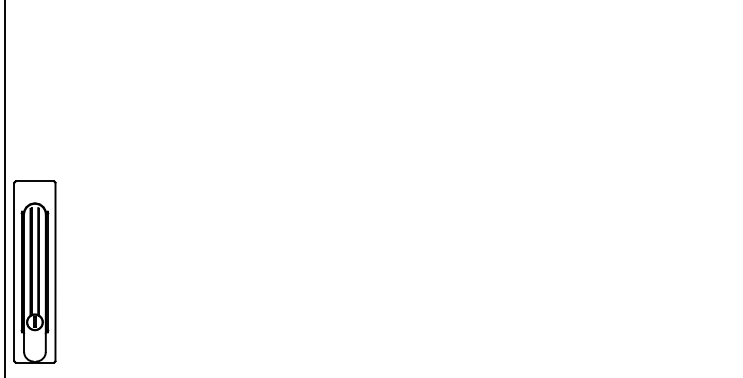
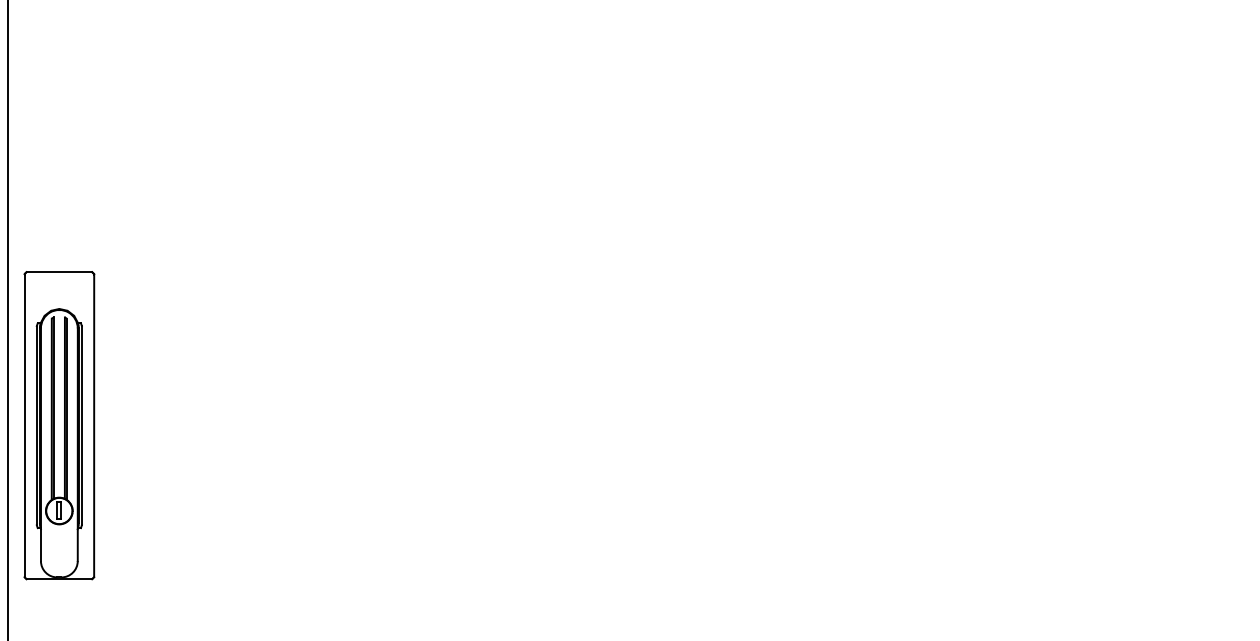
part: (34, 271) -> (58, 424), moved

